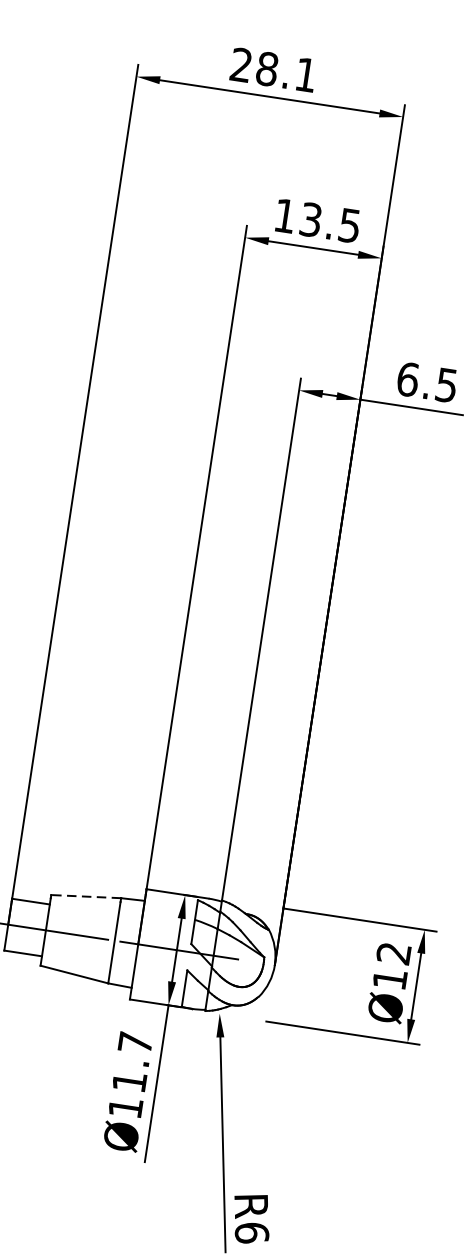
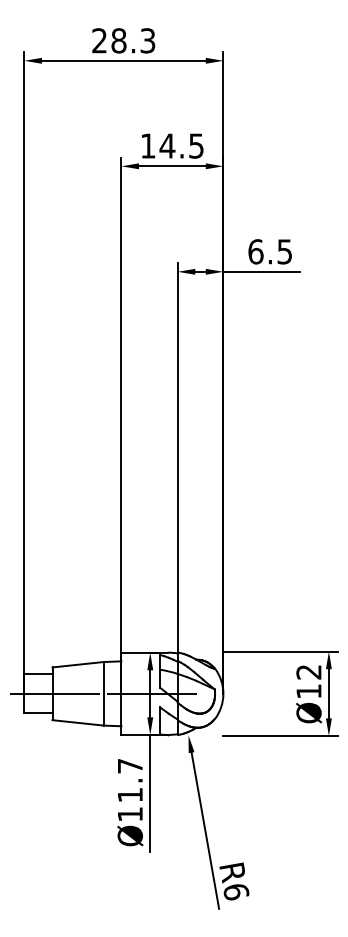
text: (305, 74) -> (147, 40), 28.1 -> 28.3
text: (311, 219) -> (167, 145), 13.5 -> 14.5
line: (86, 896) -> (78, 664), dashed -> solid

